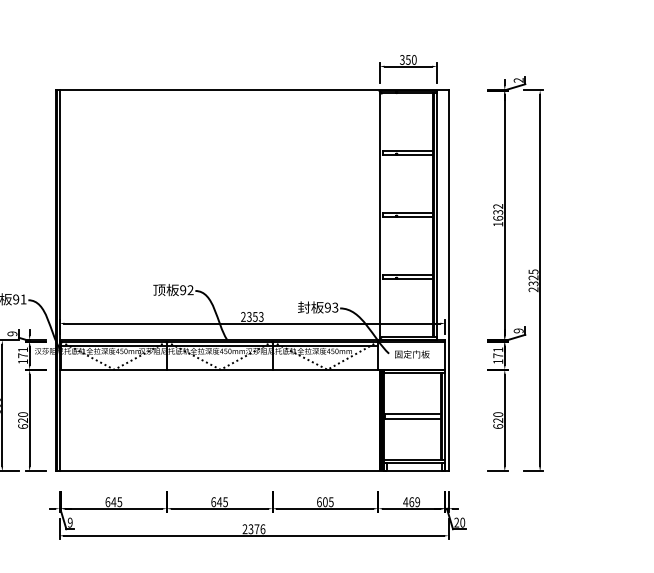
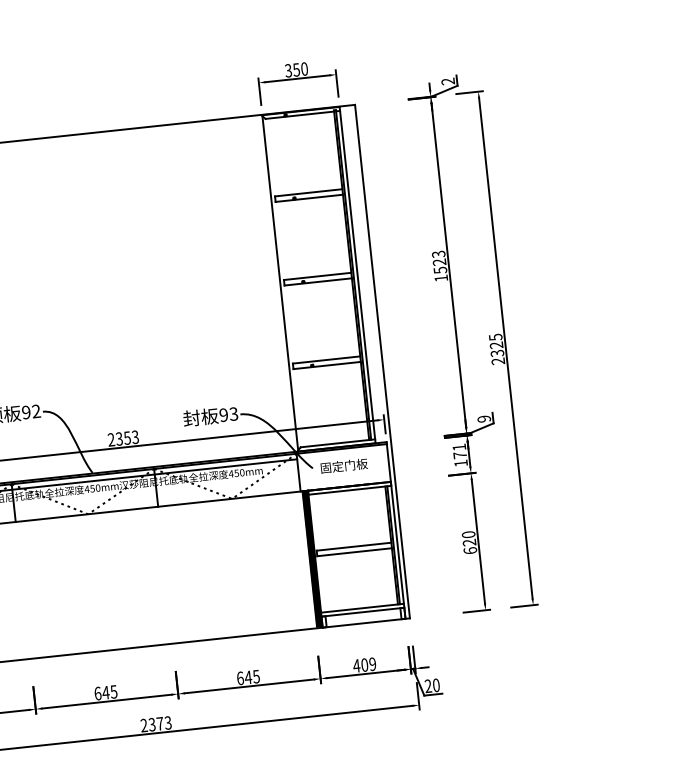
text: (498, 212) -> (439, 262), 1632 -> 1523
text: (411, 501) -> (364, 664), 469 -> 409
text: (324, 502) -> (247, 678), 605 -> 645
text: (262, 529) -> (167, 723), 2376 -> 2373

